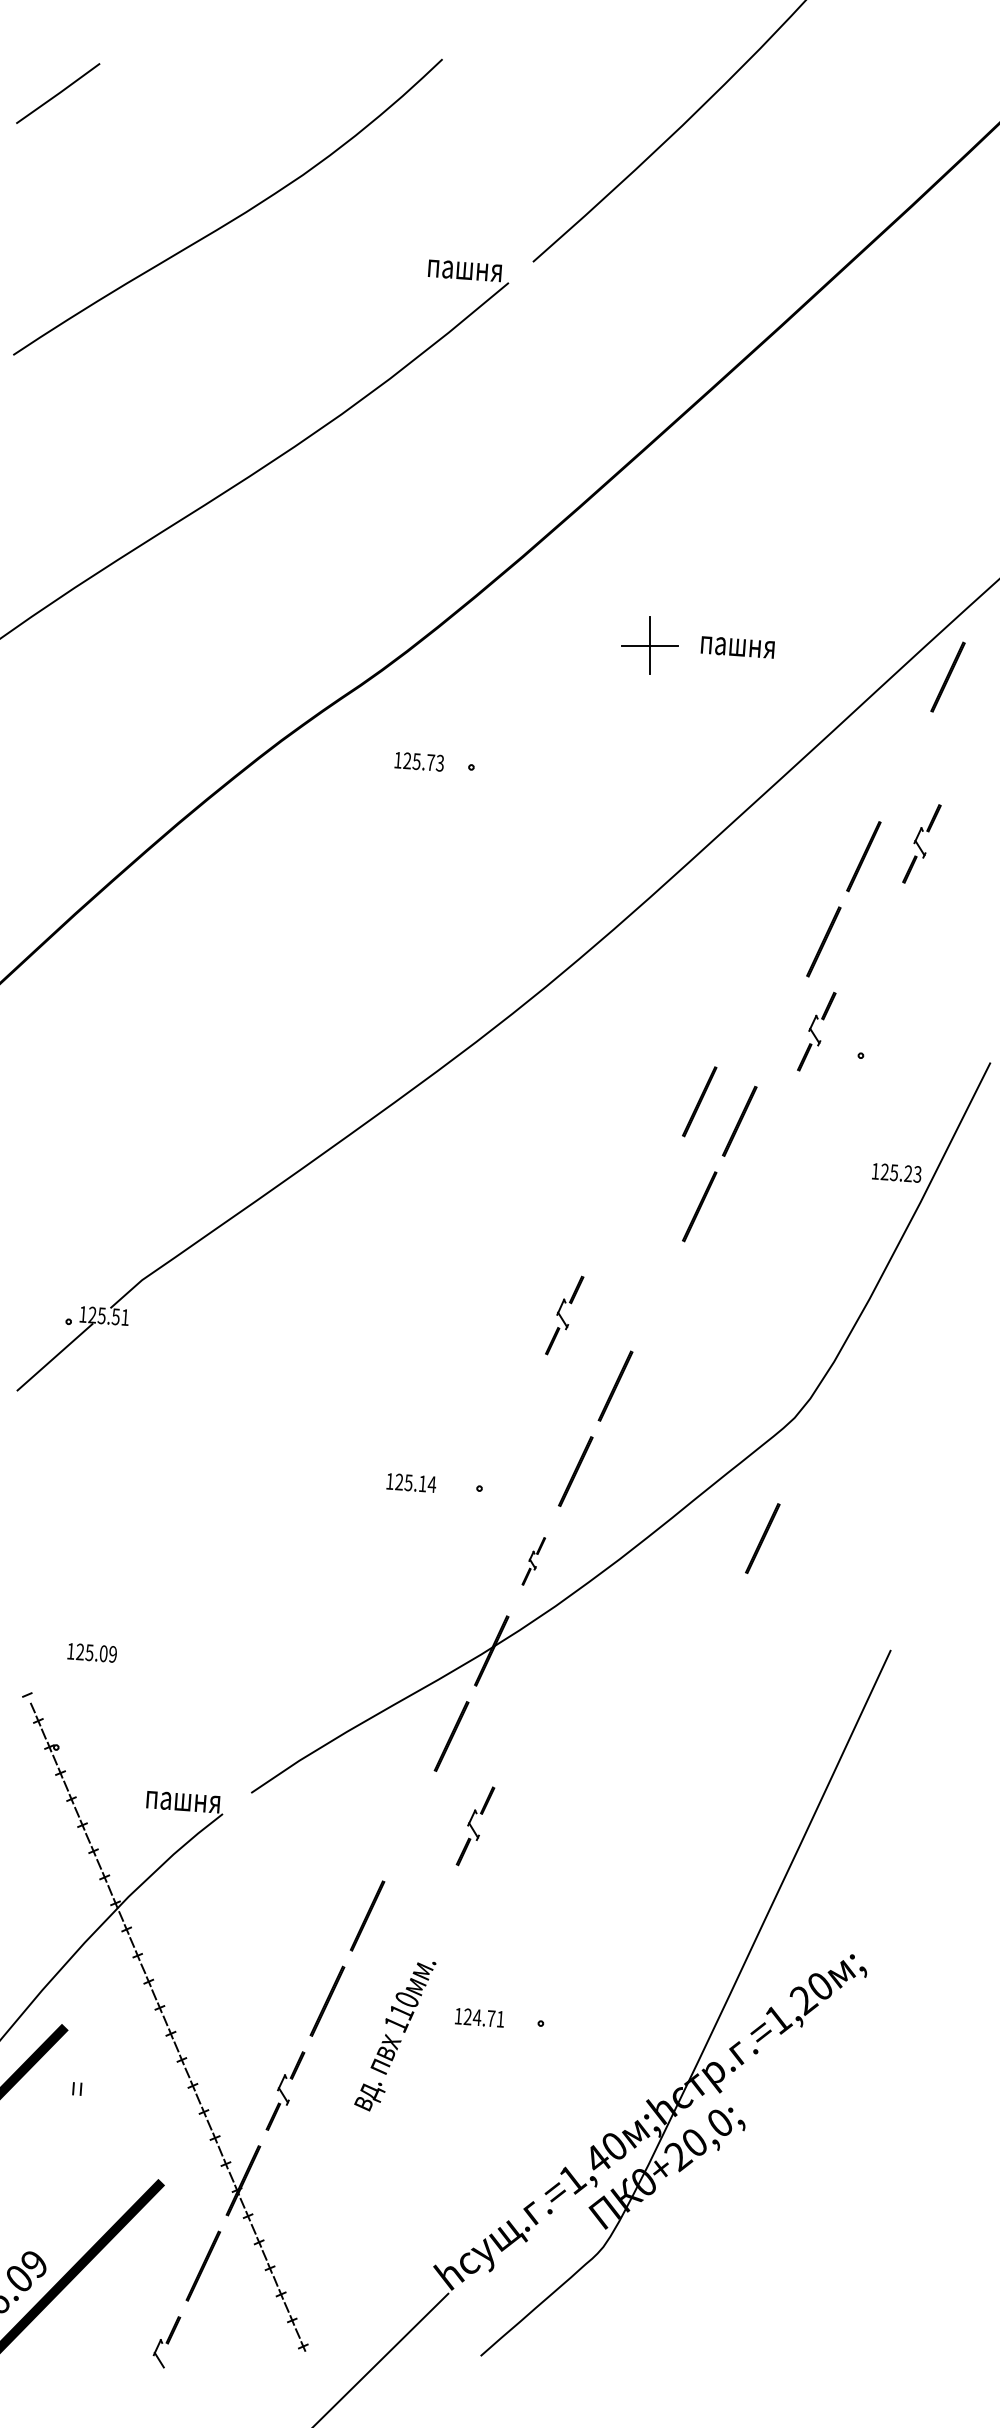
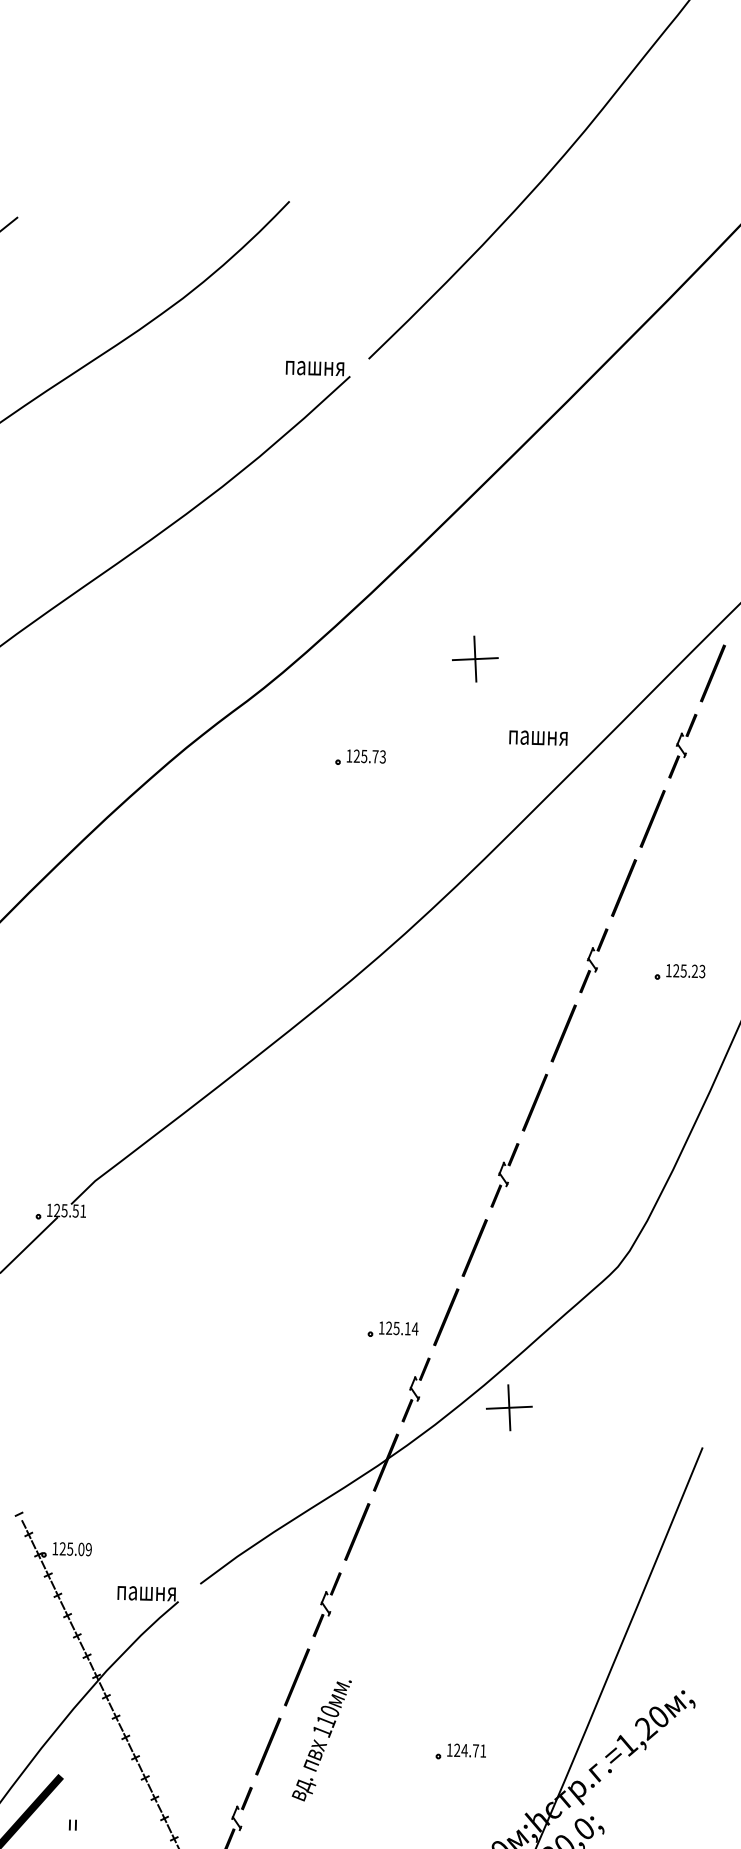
text: (737, 647) -> (538, 738), moved
text: (418, 761) -> (365, 756), moved
part: (921, 843) -> (682, 745), moved
part: (816, 1031) -> (593, 960), moved
line: (699, 1101) -> (531, 1019), removed
text: (896, 1172) -> (685, 970), moved
part: (564, 1315) -> (504, 1175), moved
text: (411, 1482) -> (398, 1328), moved
line: (762, 1538) -> (596, 1363), removed
part: (533, 1561) -> (415, 1390), size x1.67
part: (649, 1588) -> (508, 1407), added
text: (91, 1652) -> (71, 1548), moved
part: (475, 1826) -> (327, 1604), moved
text: (479, 2017) -> (466, 1750), moved
text: (395, 2036) -> (322, 1741), moved

